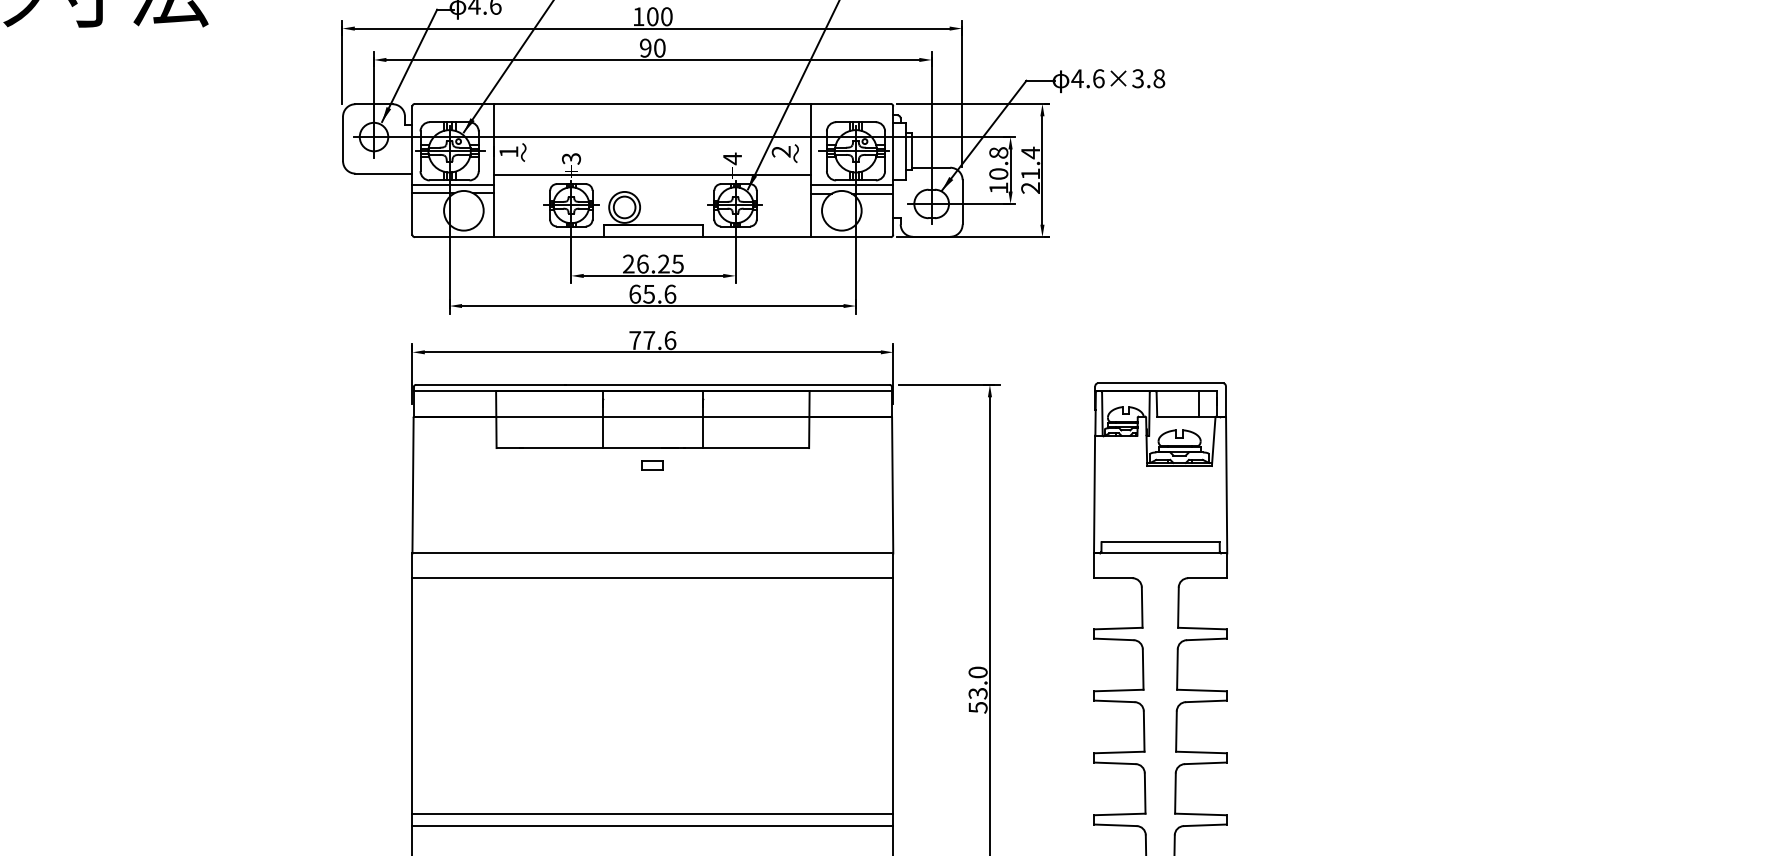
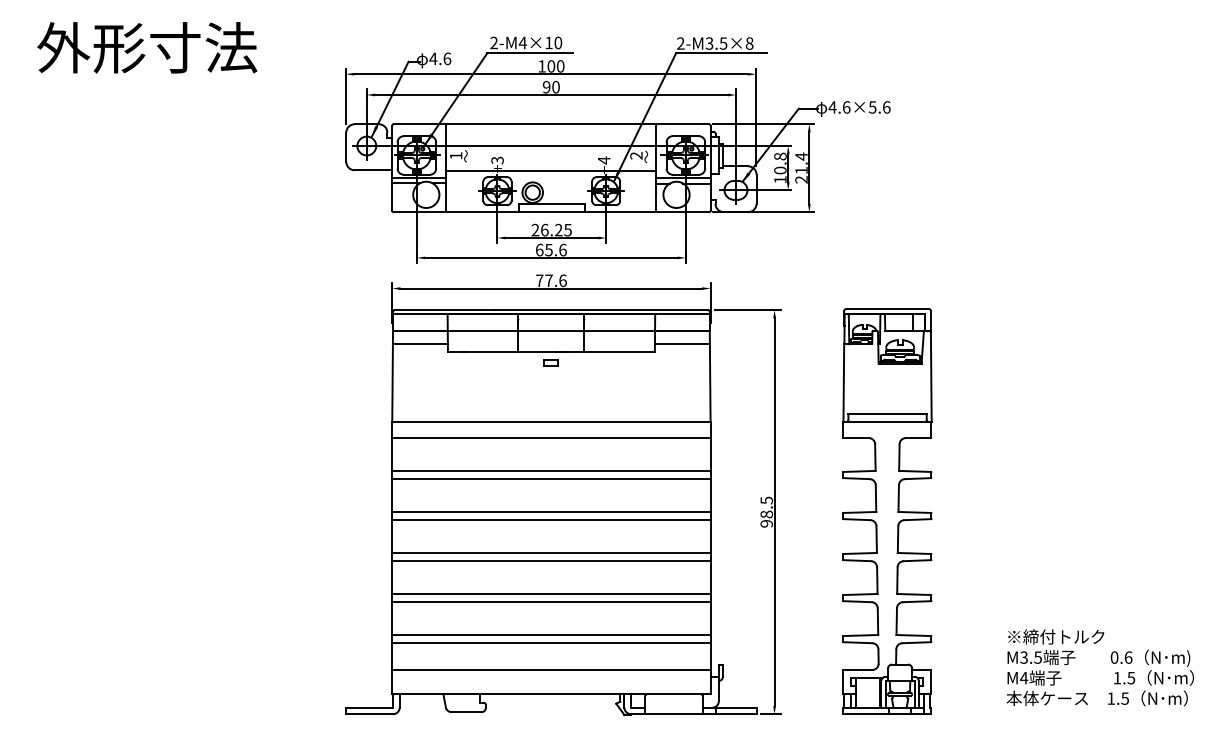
text: (1148, 78) -> (879, 107), 4.6×3.8 -> 4.6×5.6
line: (453, 435) -> (419, 343), added
line: (849, 435) -> (681, 343), added
line: (652, 627) -> (551, 470), added
line: (652, 640) -> (551, 479), added
line: (652, 689) -> (551, 511), added
text: (977, 689) -> (766, 511), 53.0 -> 98.5
line: (652, 702) -> (551, 520), added
line: (652, 751) -> (551, 552), added
line: (652, 764) -> (551, 561), added

